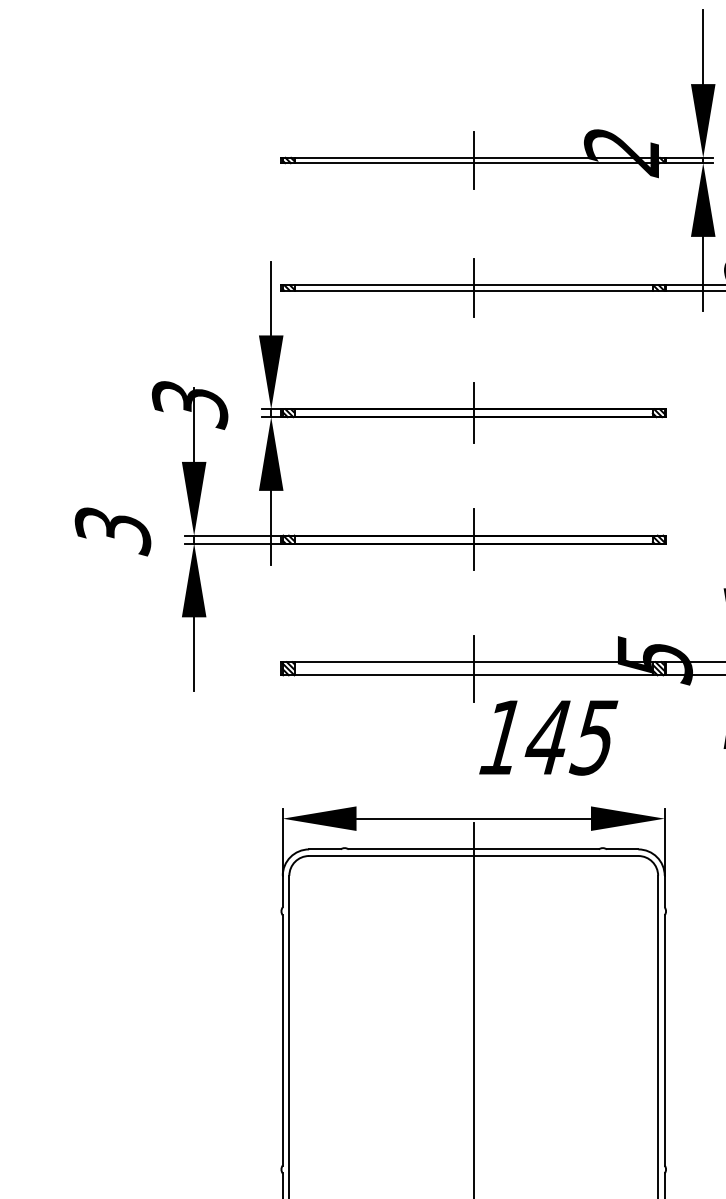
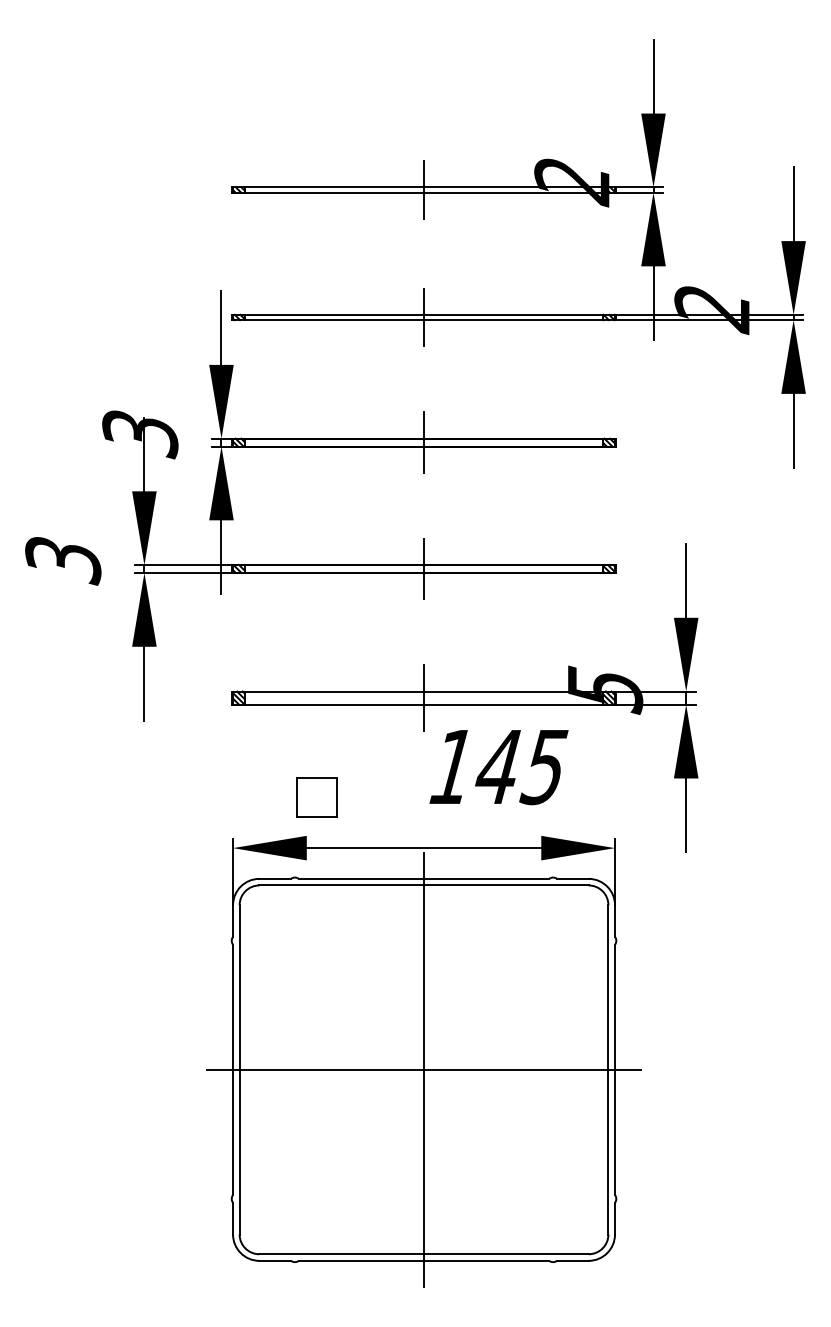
part: (366, 768) -> (316, 797), added
line: (473, 1040) -> (423, 1069), added

